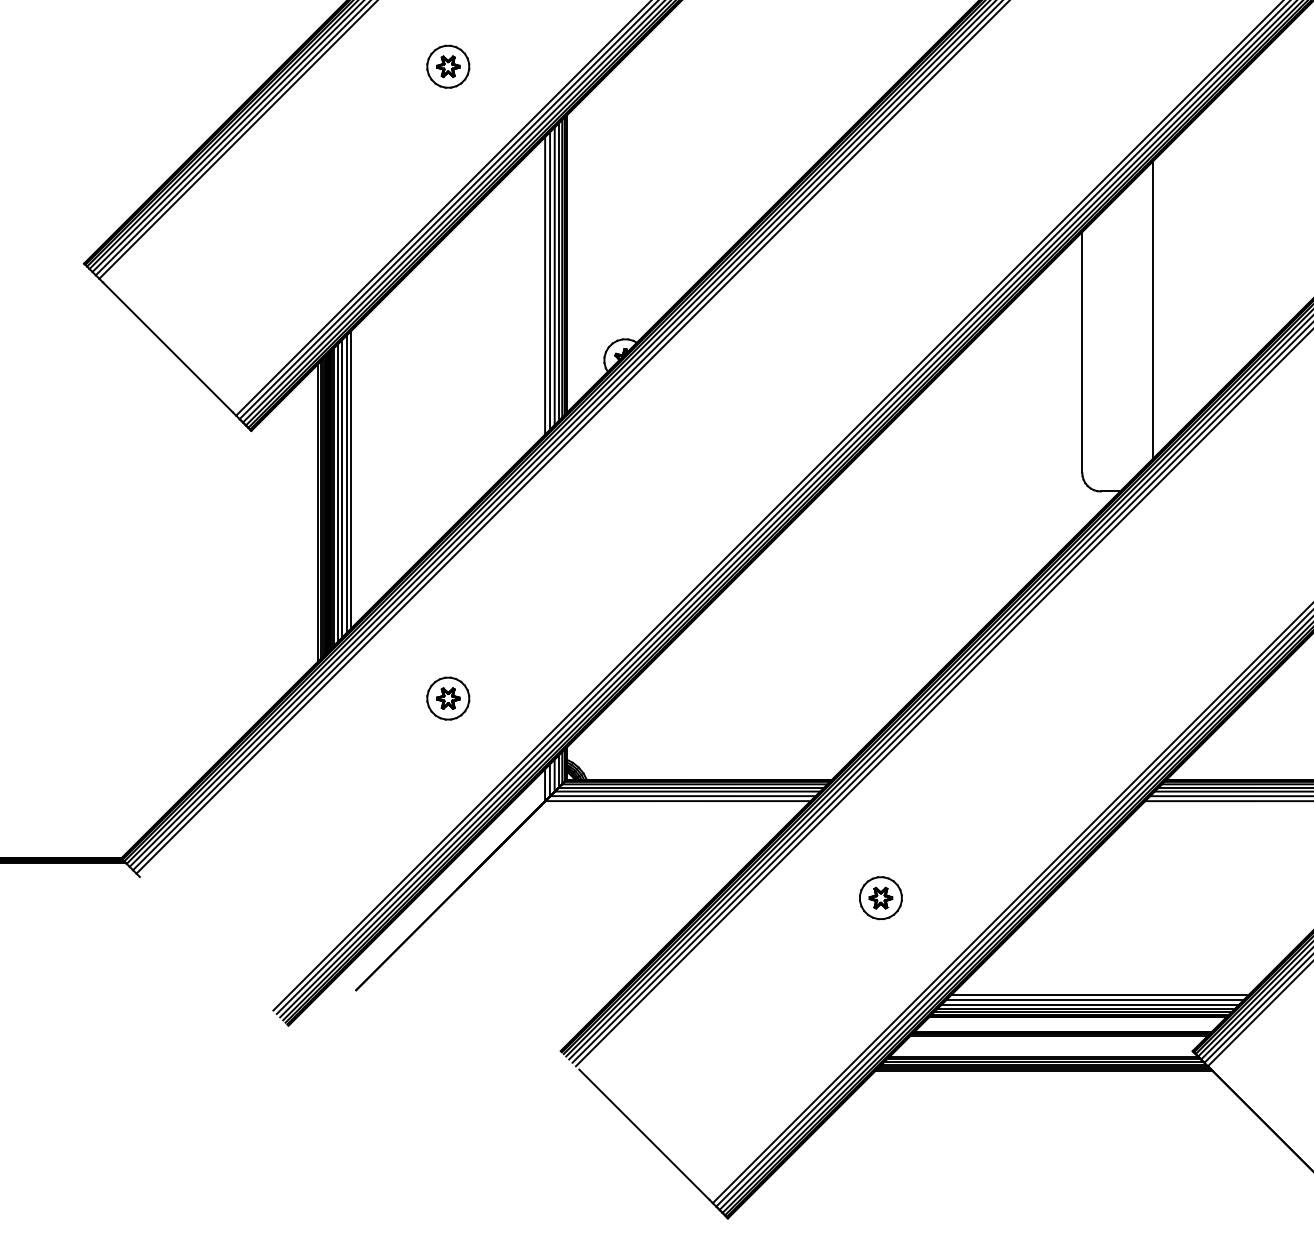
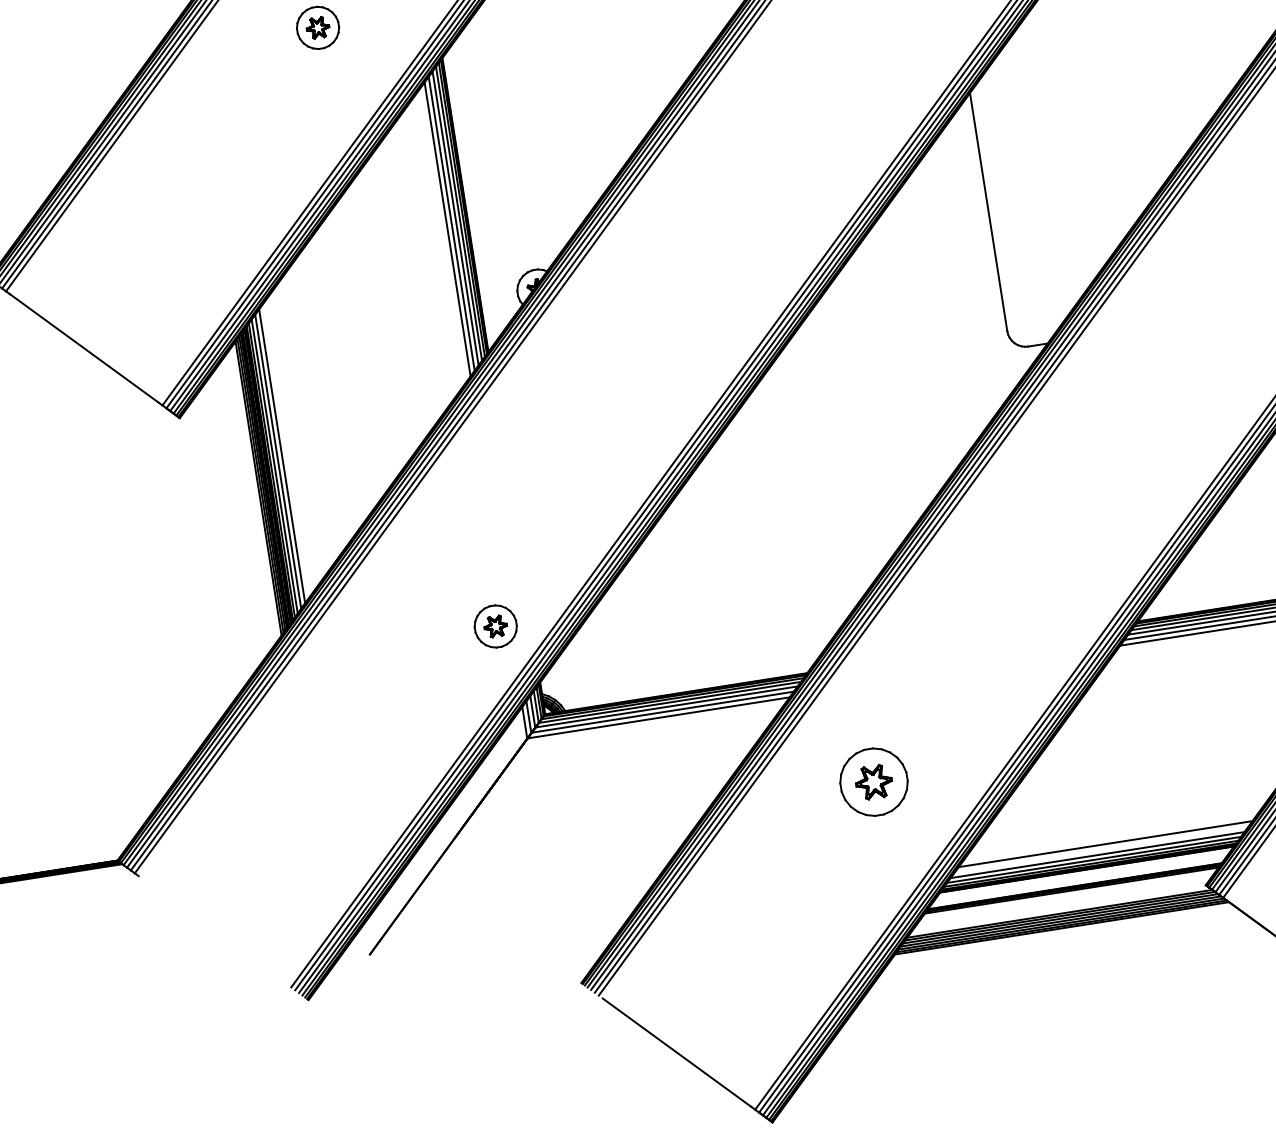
line: (1153, 309) -> (1052, 158), removed
line: (351, 479) -> (286, 450), removed
part: (448, 698) -> (495, 626), moved
part: (880, 898) -> (873, 782), size x1.6
line: (1094, 999) -> (1100, 849), removed

